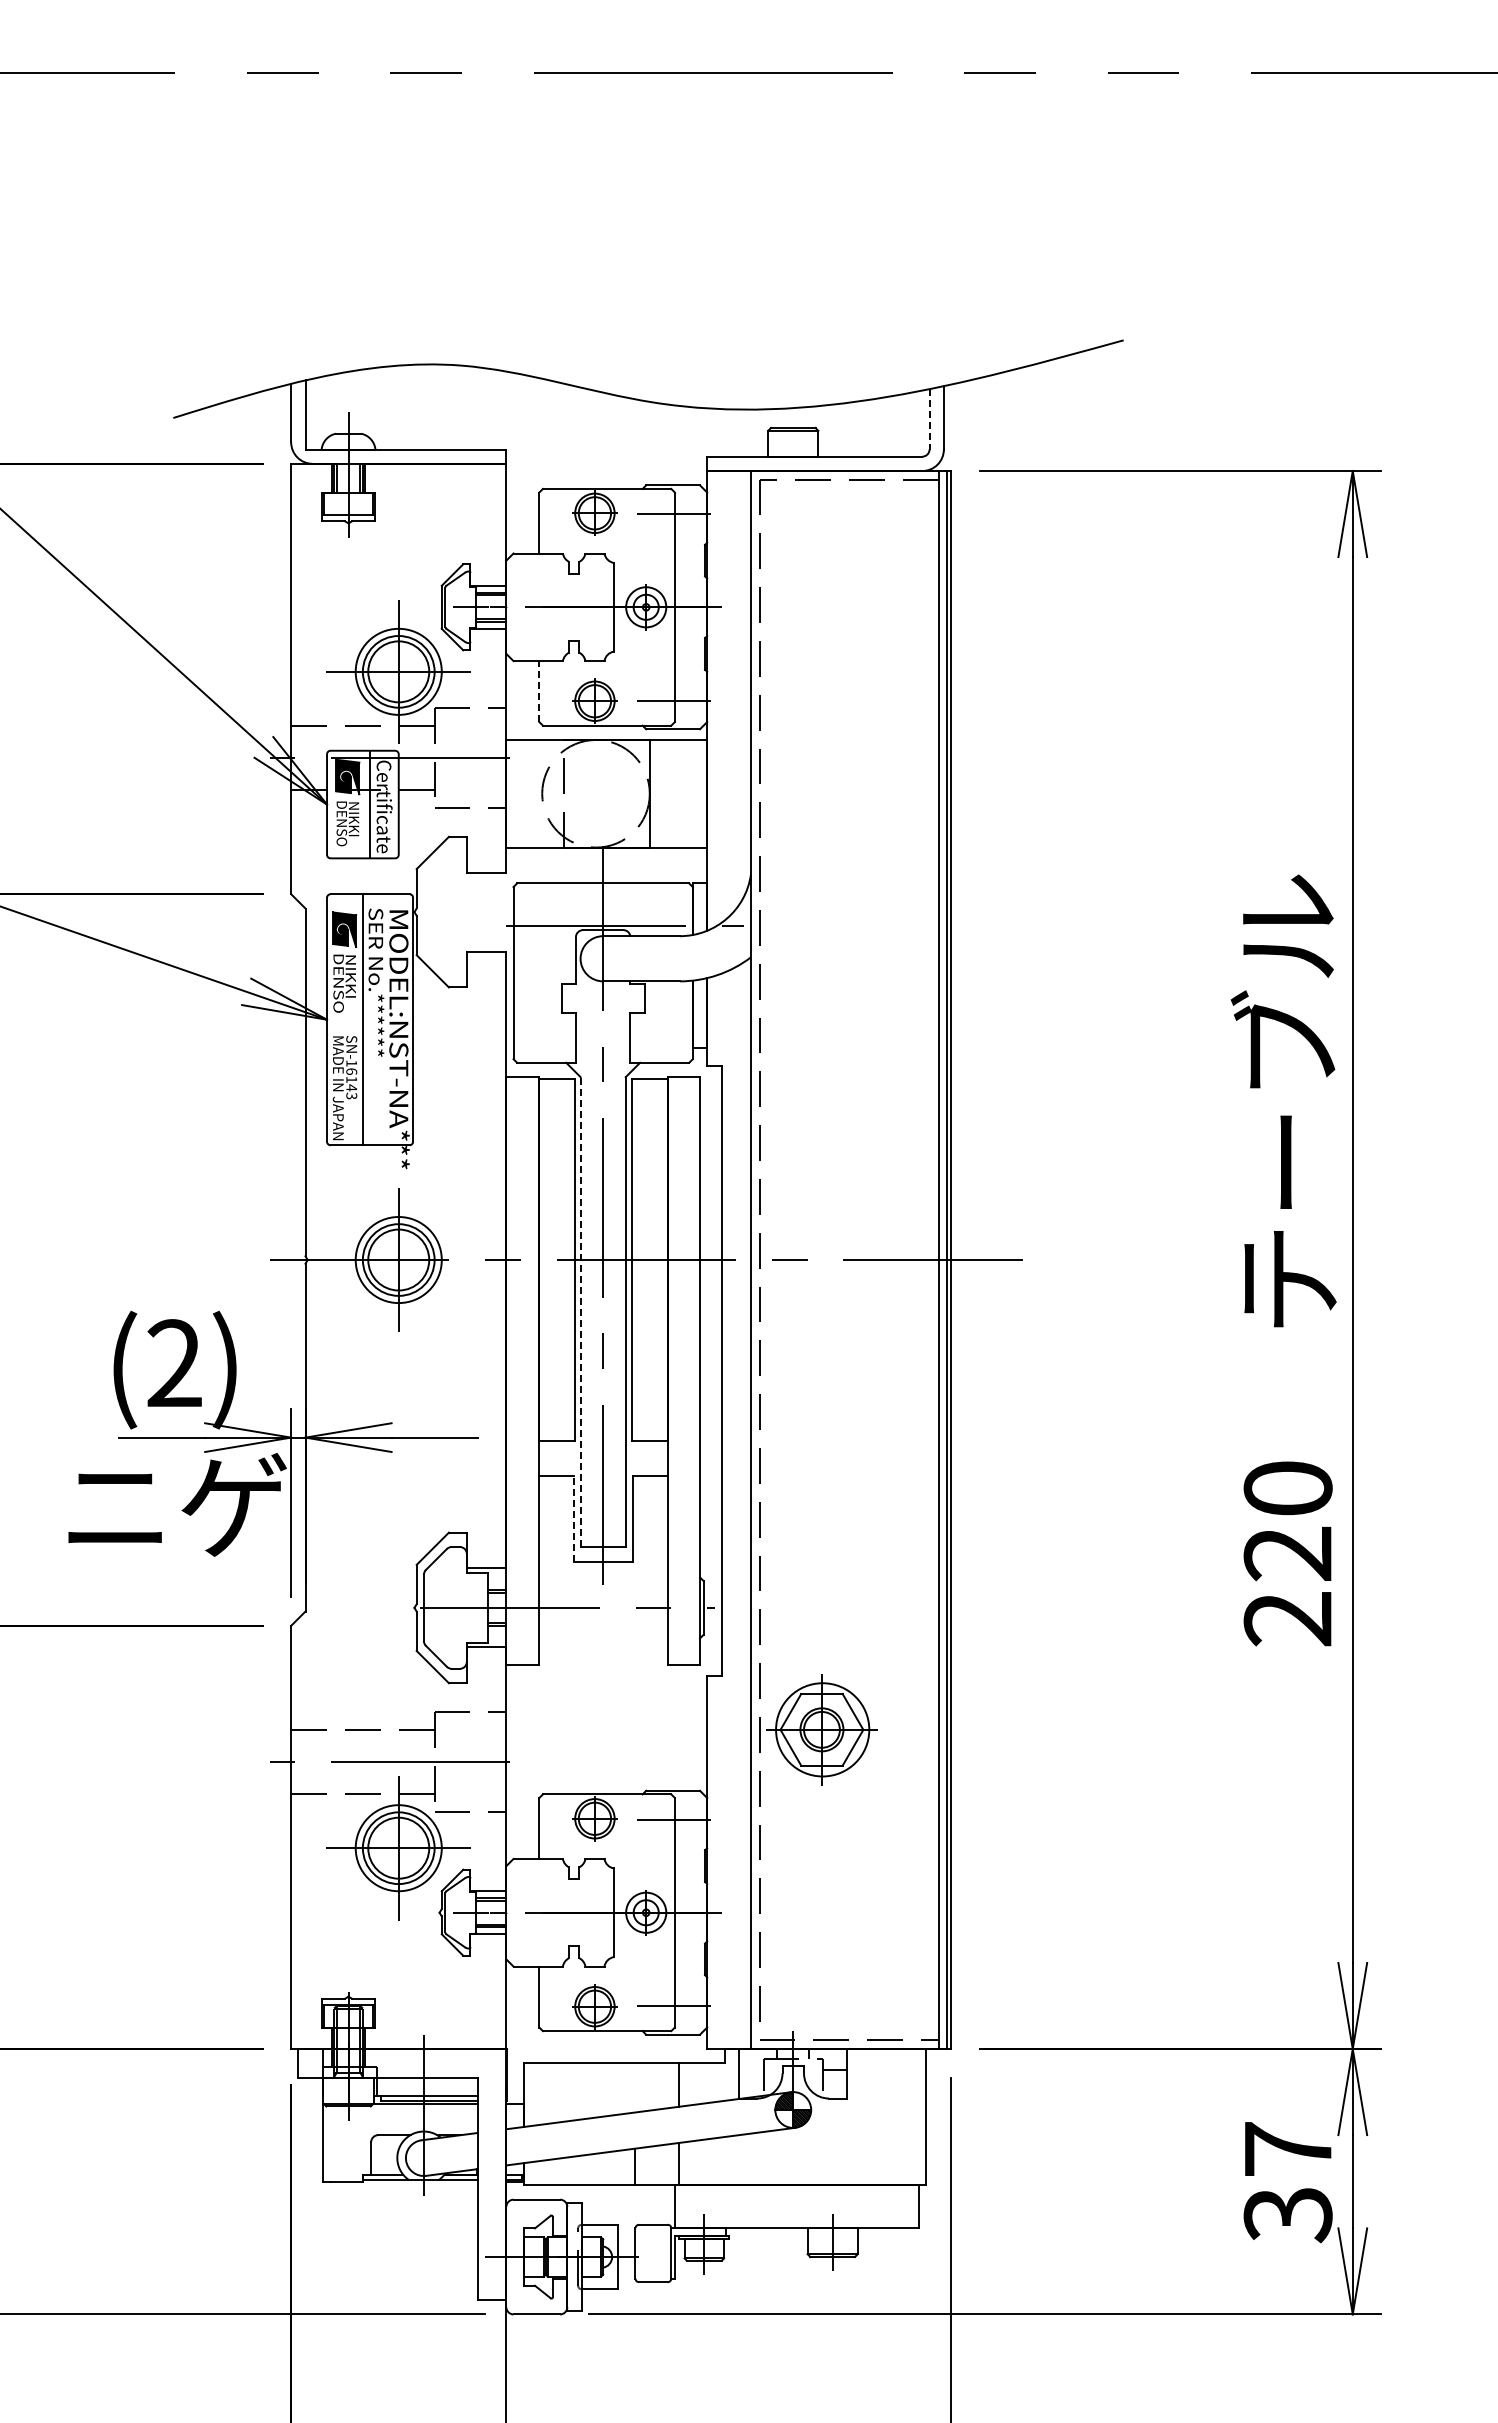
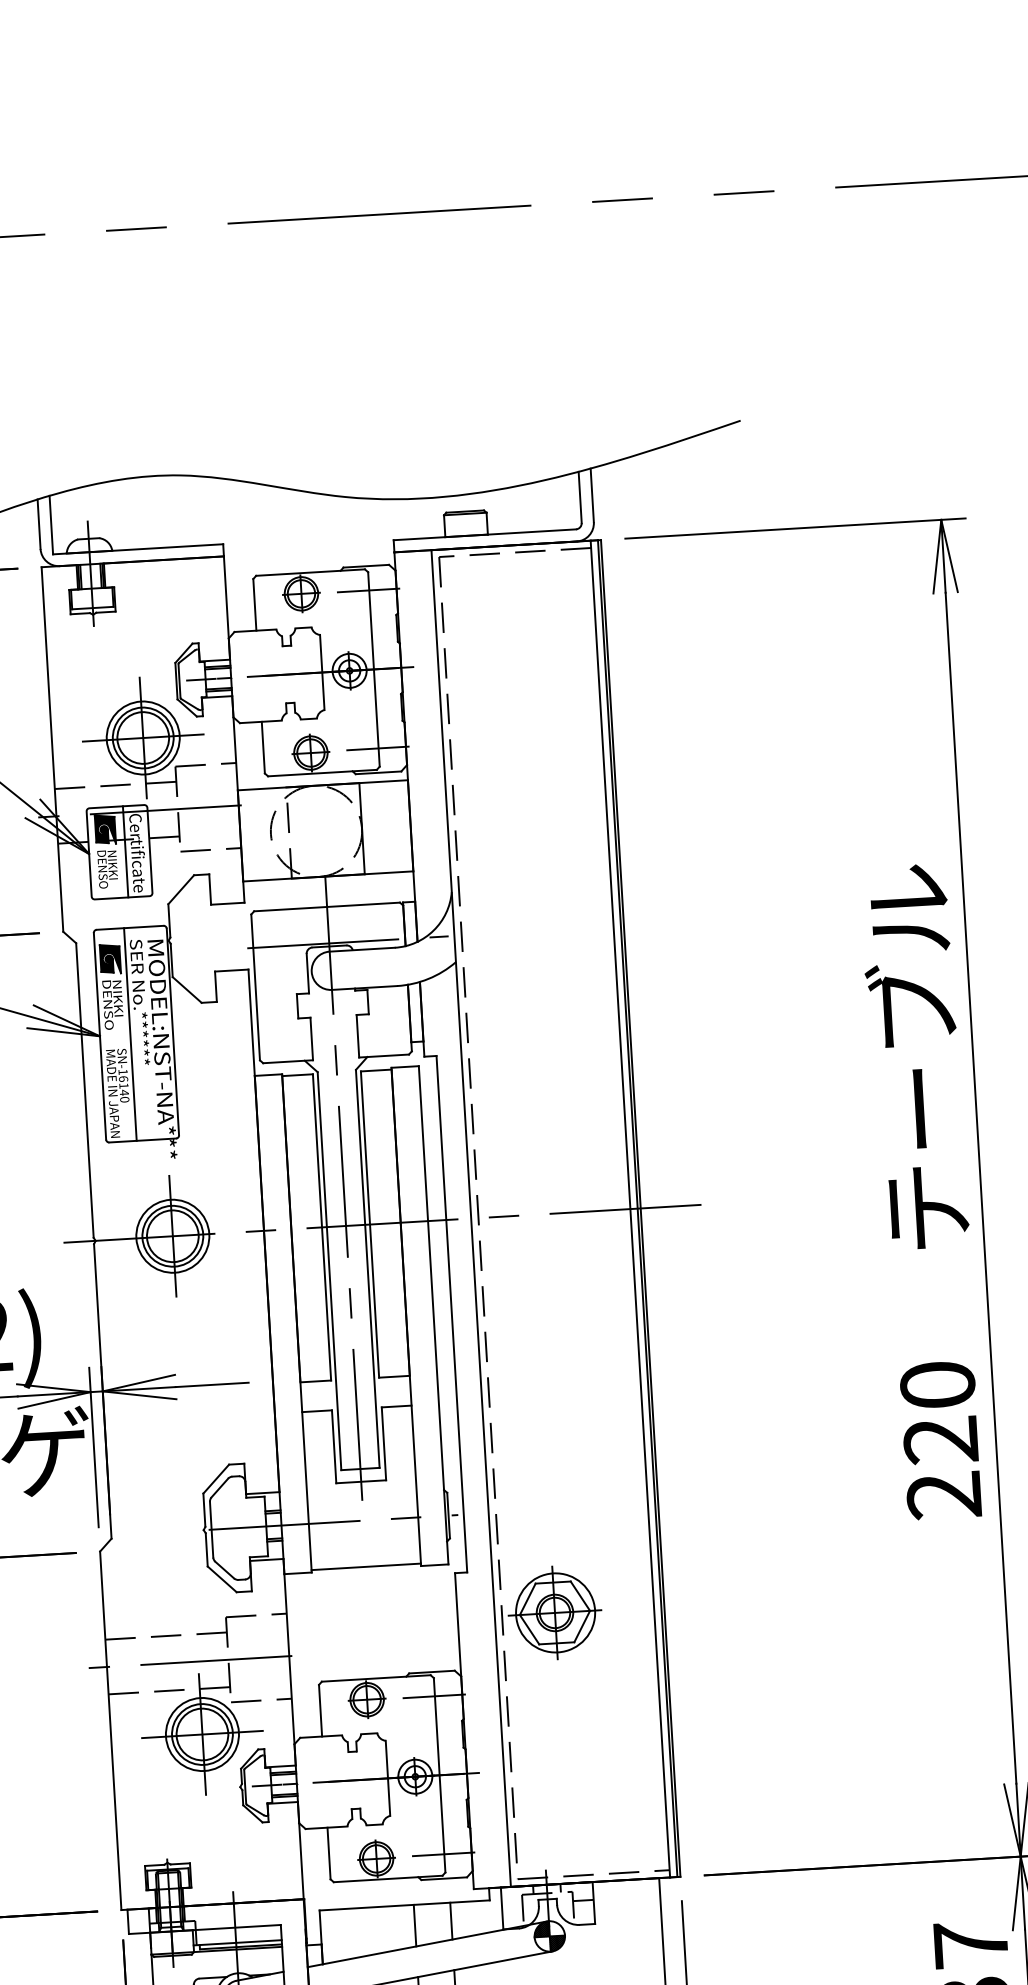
line: (929, 419) -> (580, 497), dashed -> solid
line: (539, 691) -> (263, 747), dashed -> solid
text: (351, 1095) -> (124, 1099), SN-16143 -> SN-16140
line: (580, 1312) -> (329, 1271), dashed -> solid
line: (573, 1518) -> (333, 1446), dashed -> solid
line: (602, 1662) -> (365, 1566), added
line: (635, 2087) -> (415, 1925), added

